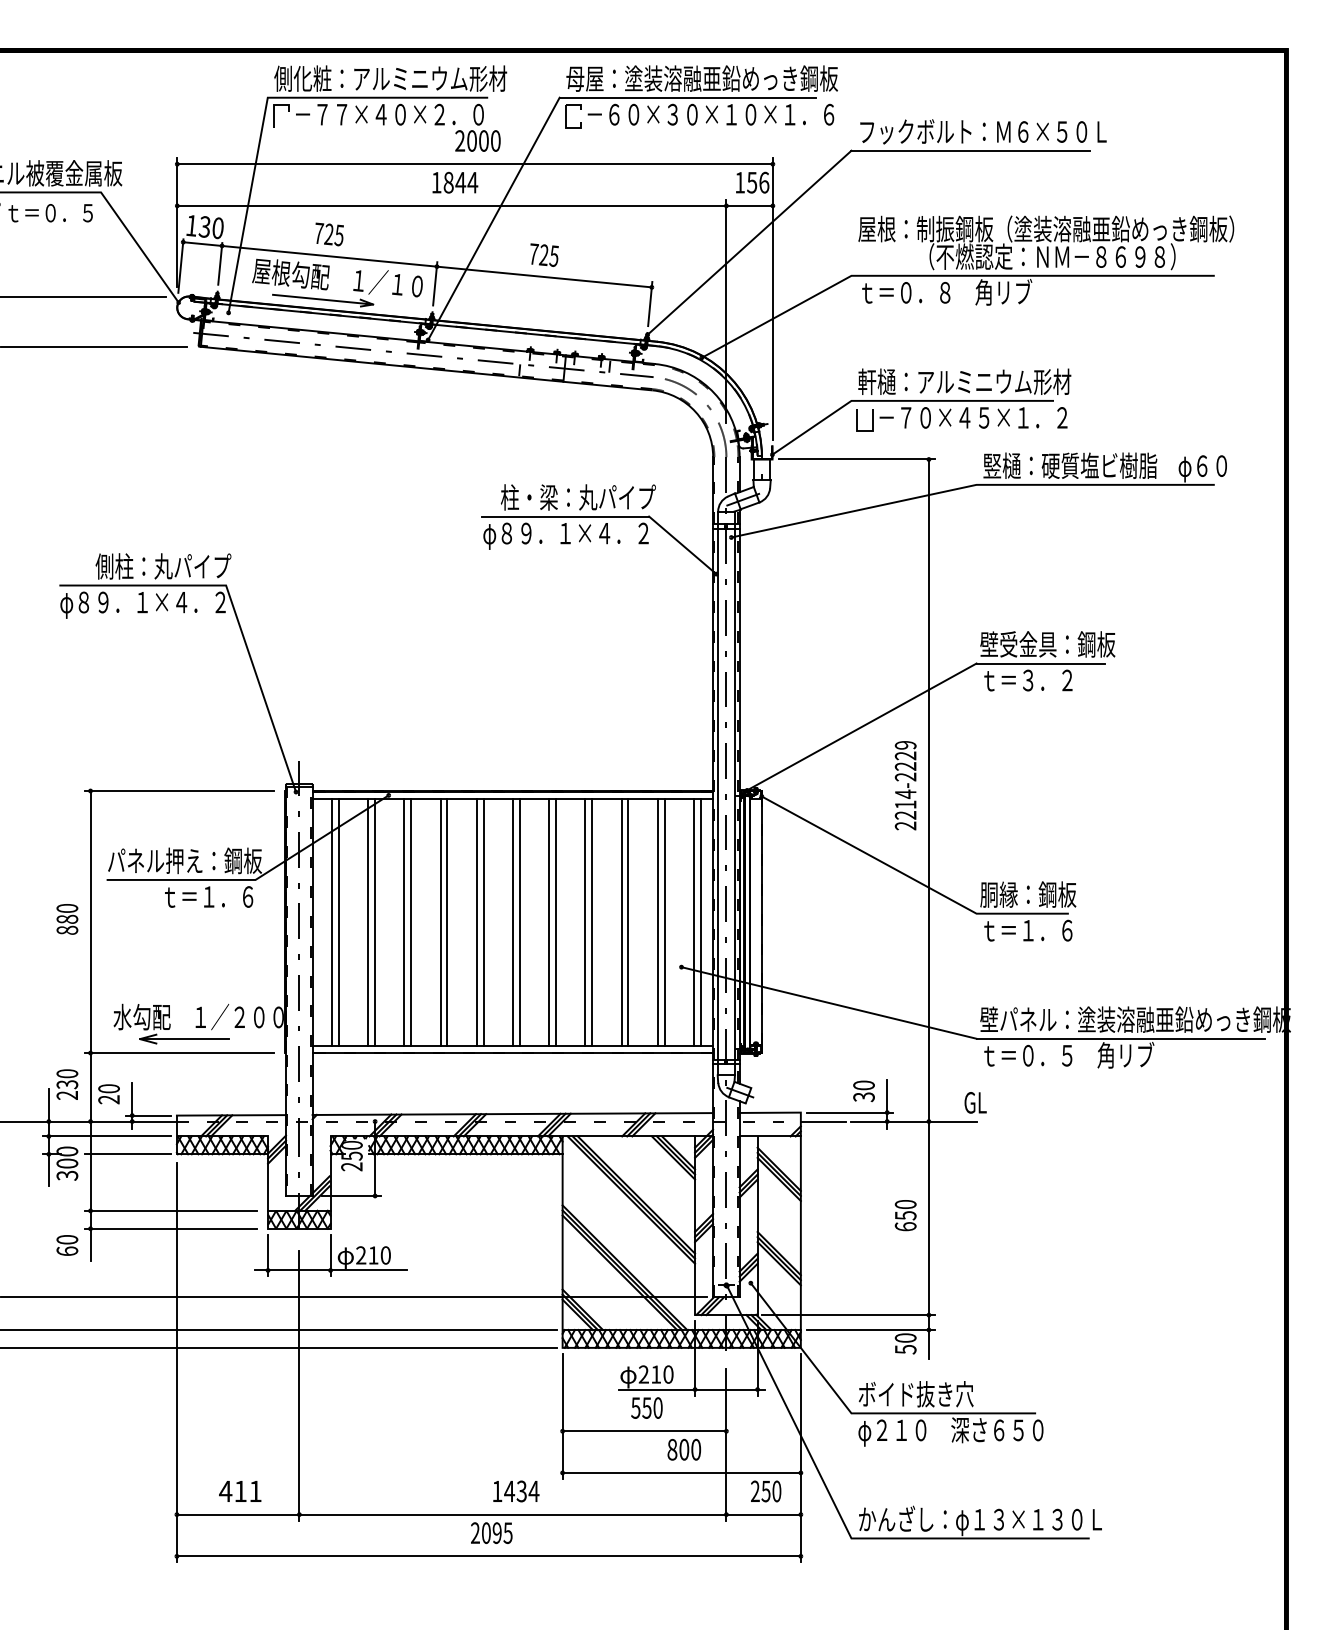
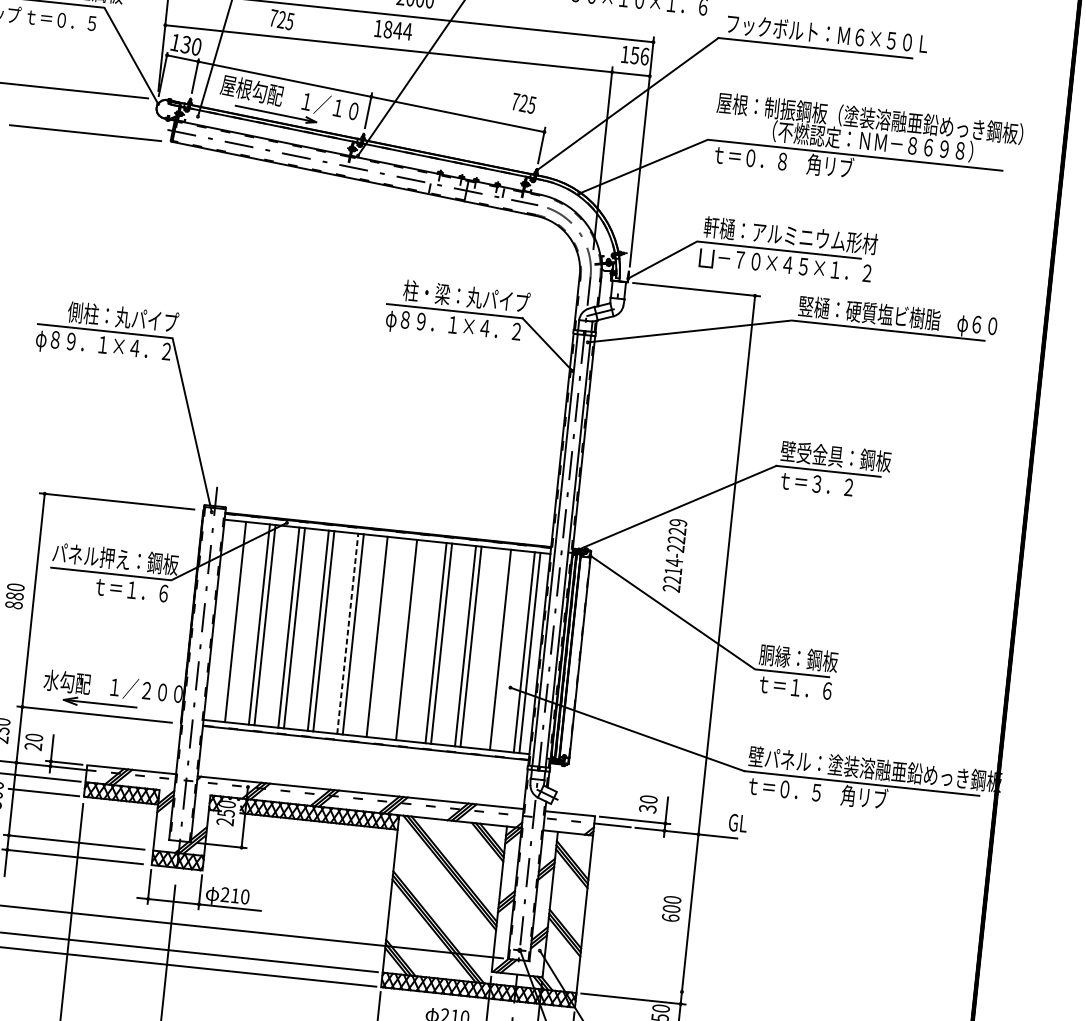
text: (329, 234) -> (282, 19), moved
text: (544, 254) -> (524, 102), moved
text: (905, 785) -> (674, 555), moved
line: (332, 922) -> (230, 621), removed
line: (476, 922) -> (347, 633), solid -> dashed
line: (519, 922) -> (382, 637), removed
line: (556, 922) -> (412, 640), removed
line: (657, 922) -> (494, 649), removed
text: (905, 1215) -> (671, 908), 650 -> 600
line: (848, 1315) -> (616, 985), removed

